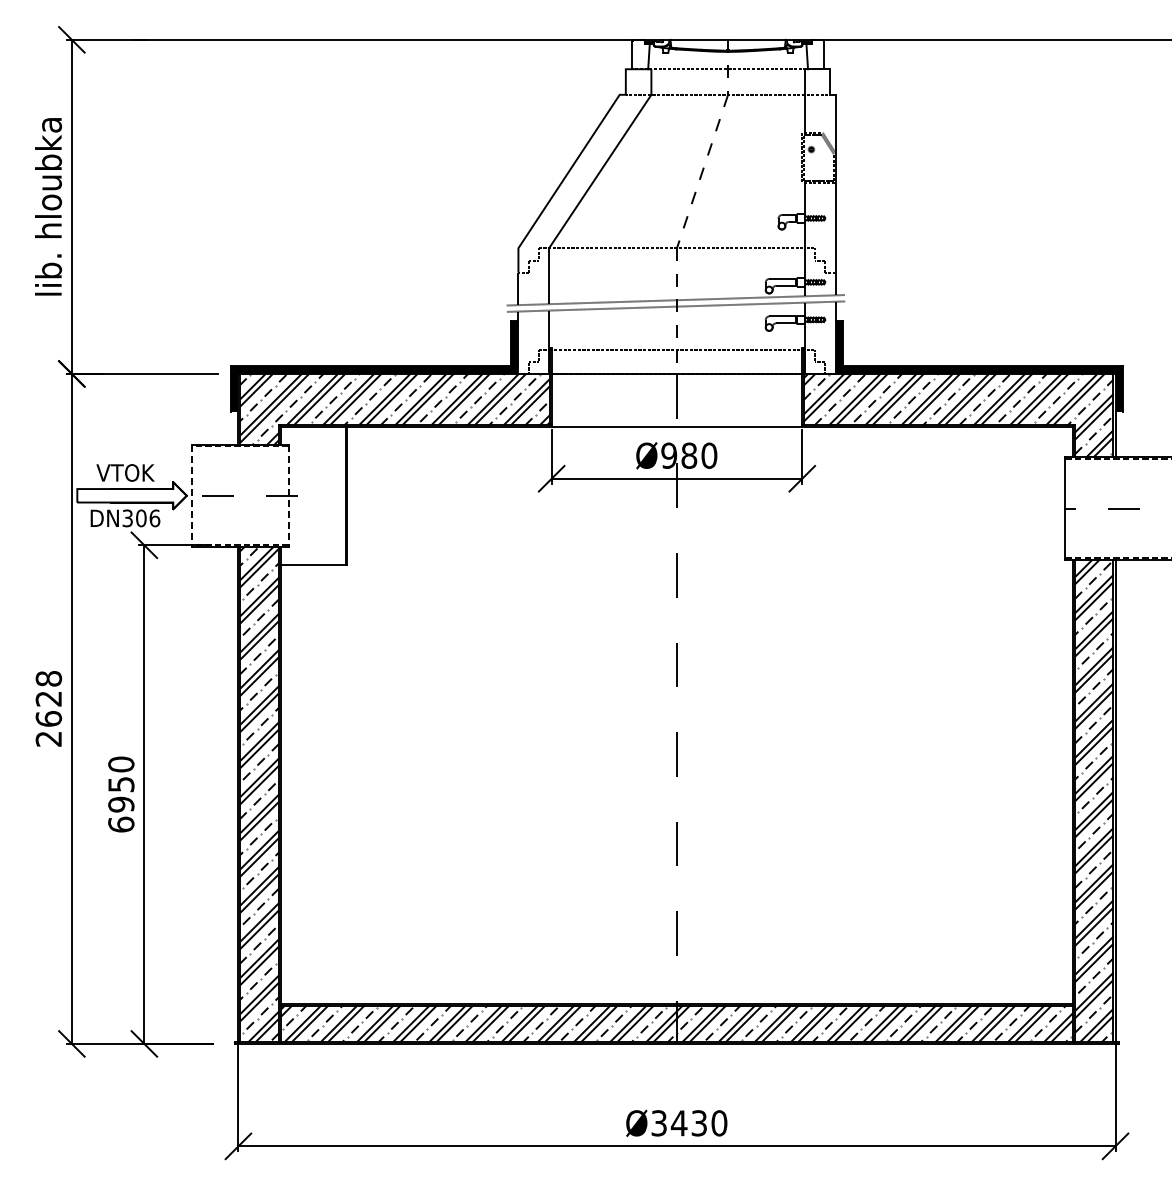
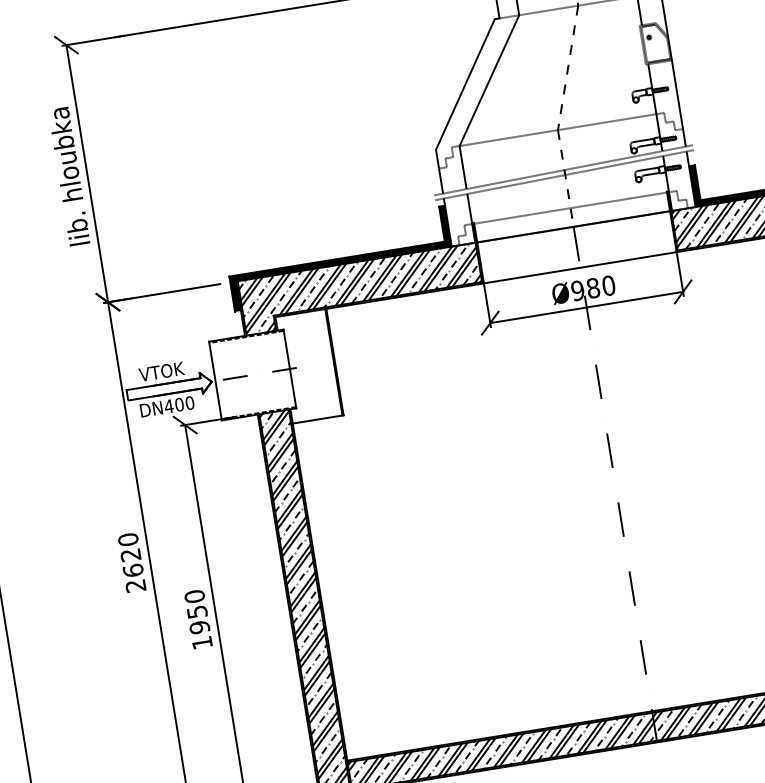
line: (191, 496) -> (215, 381), dashed -> solid
line: (288, 496) -> (290, 369), dashed -> solid
text: (141, 518) -> (179, 404), DN306 -> DN400
text: (48, 678) -> (128, 539), 2628 -> 2620
text: (121, 824) -> (202, 642), 6950 -> 1950

